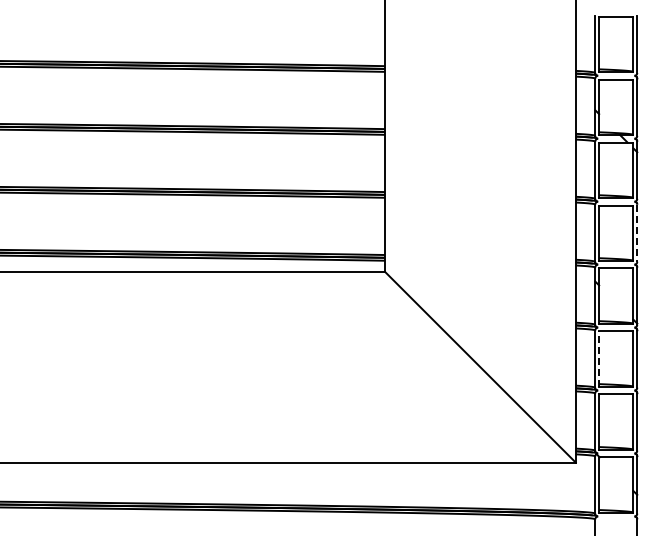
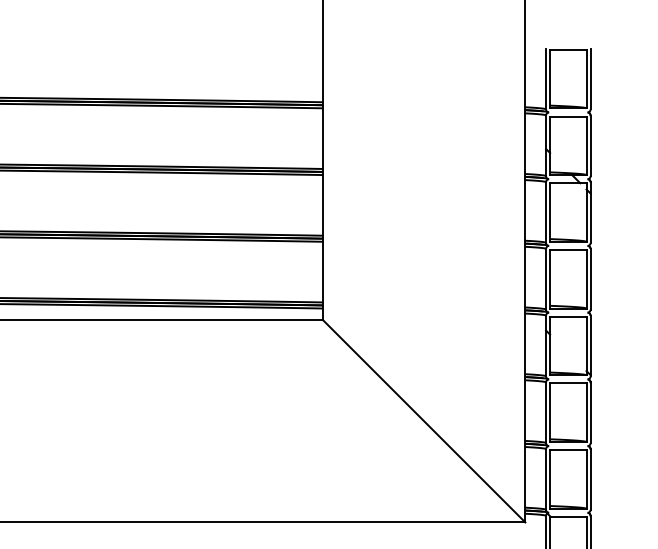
line: (637, 233) -> (590, 279), dashed -> solid
line: (599, 359) -> (550, 413), dashed -> solid

